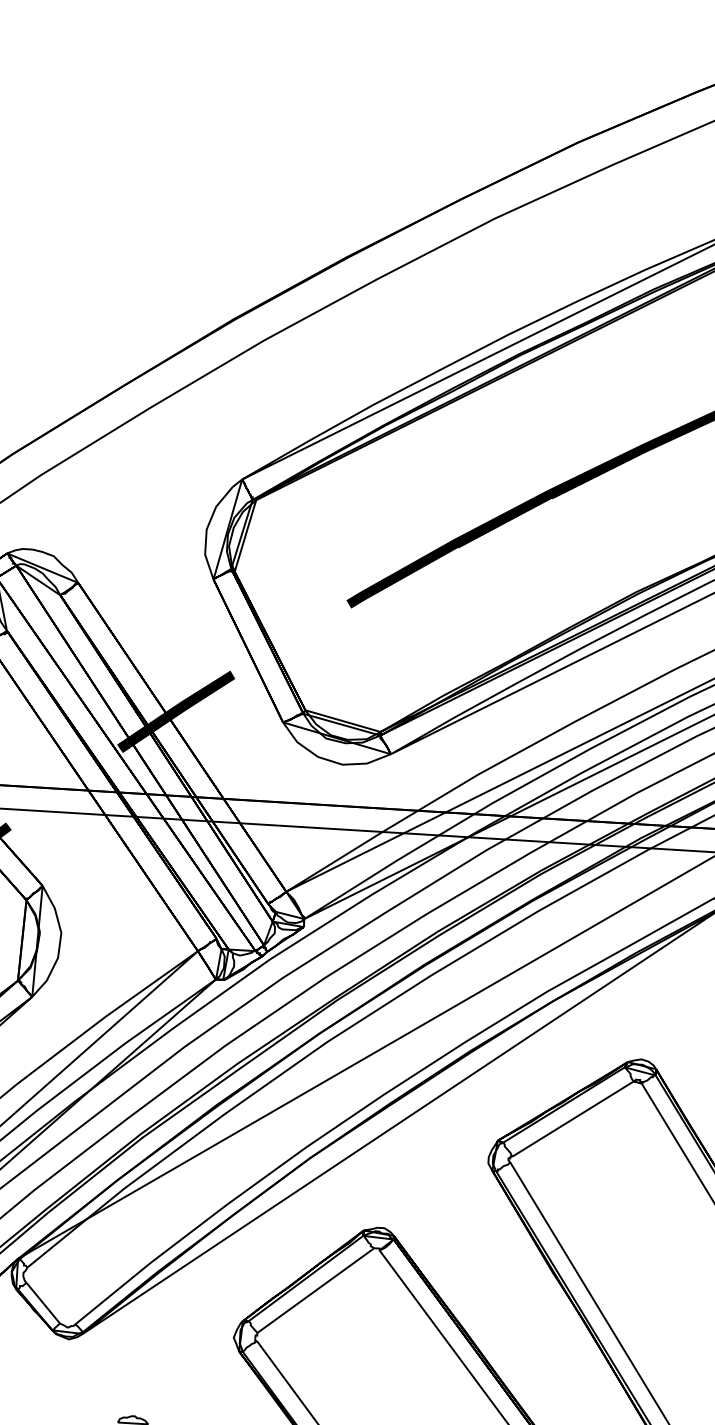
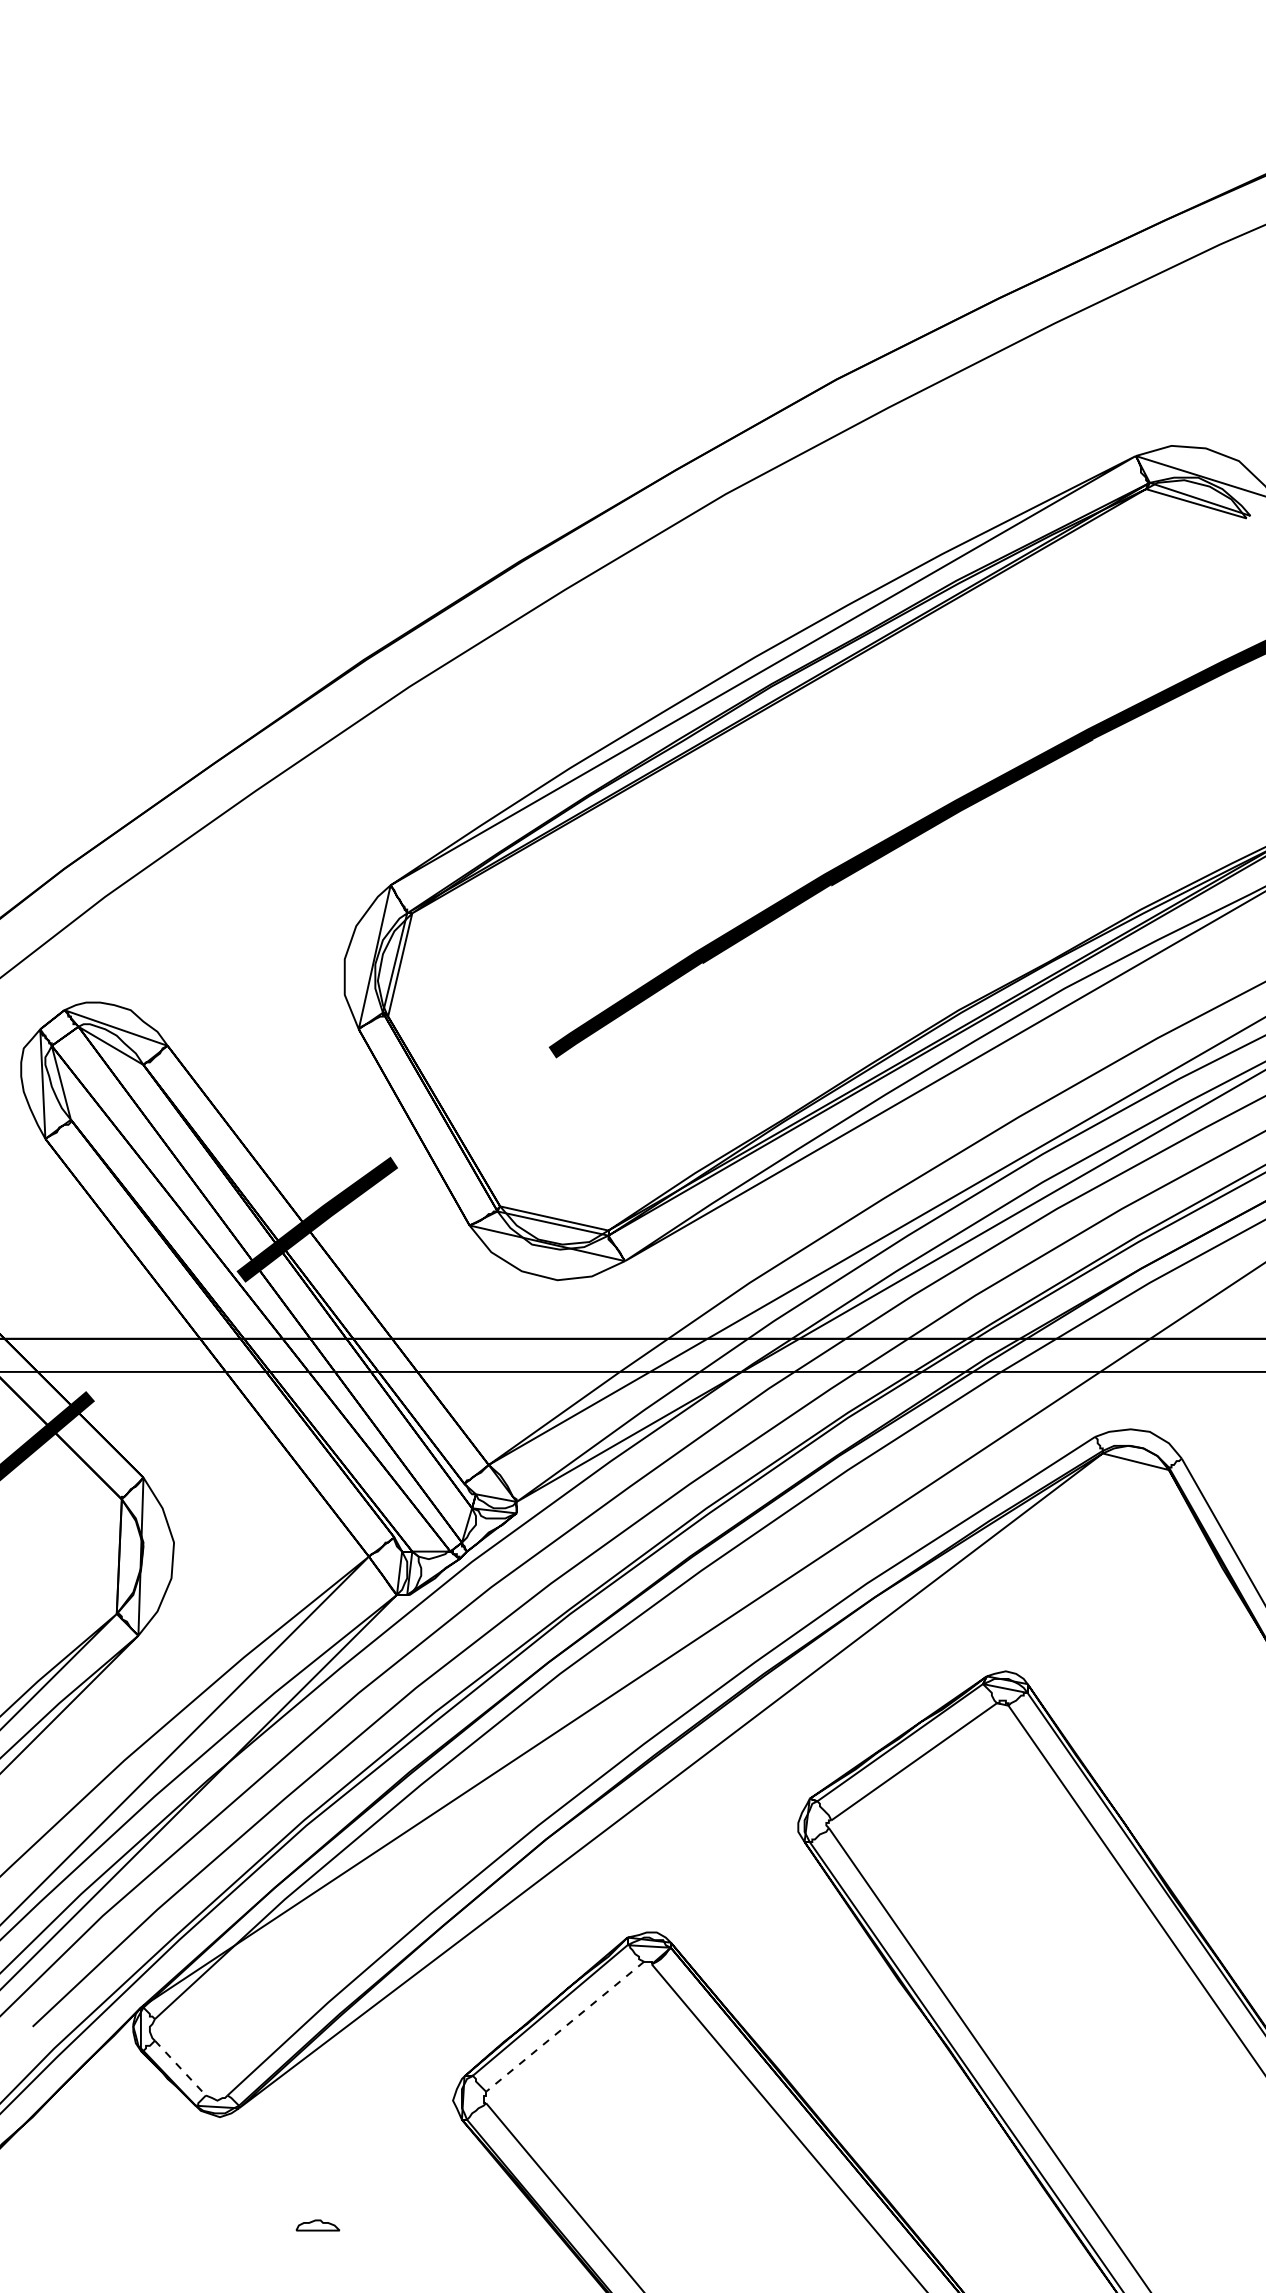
line: (315, 1291) -> (564, 2027), solid -> dashed
line: (43, 1303) -> (180, 2068), solid -> dashed

